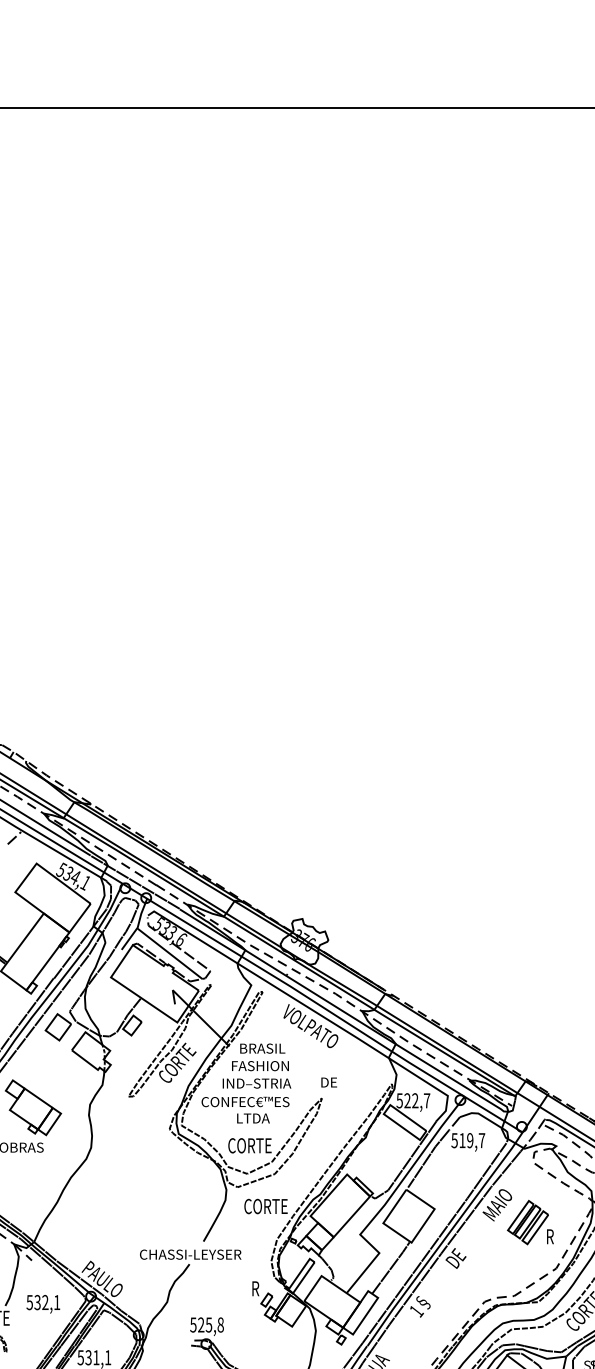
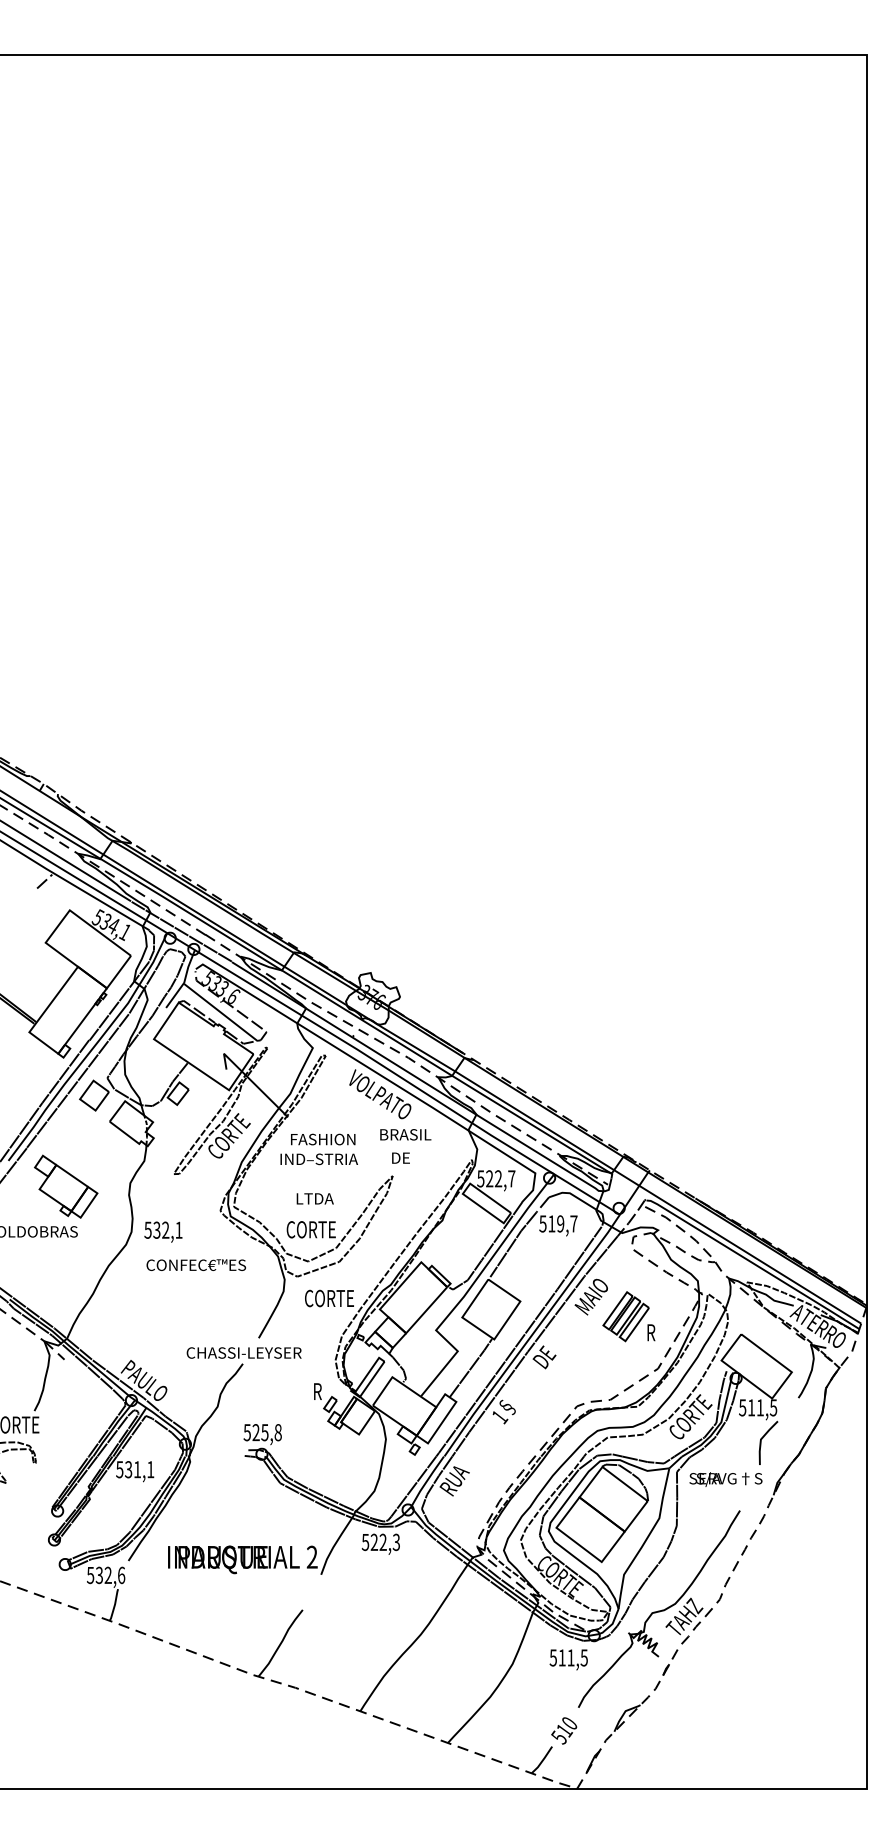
text: (262, 1048) -> (405, 1134), moved
text: (244, 1101) -> (195, 1264), moved
text: (43, 1303) -> (163, 1231), moved

